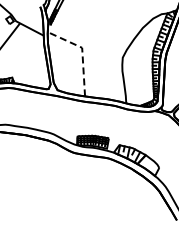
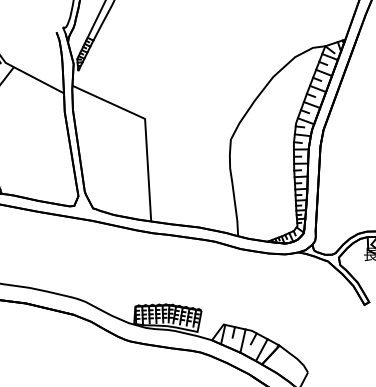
line: (82, 52) -> (145, 128), dashed -> solid

